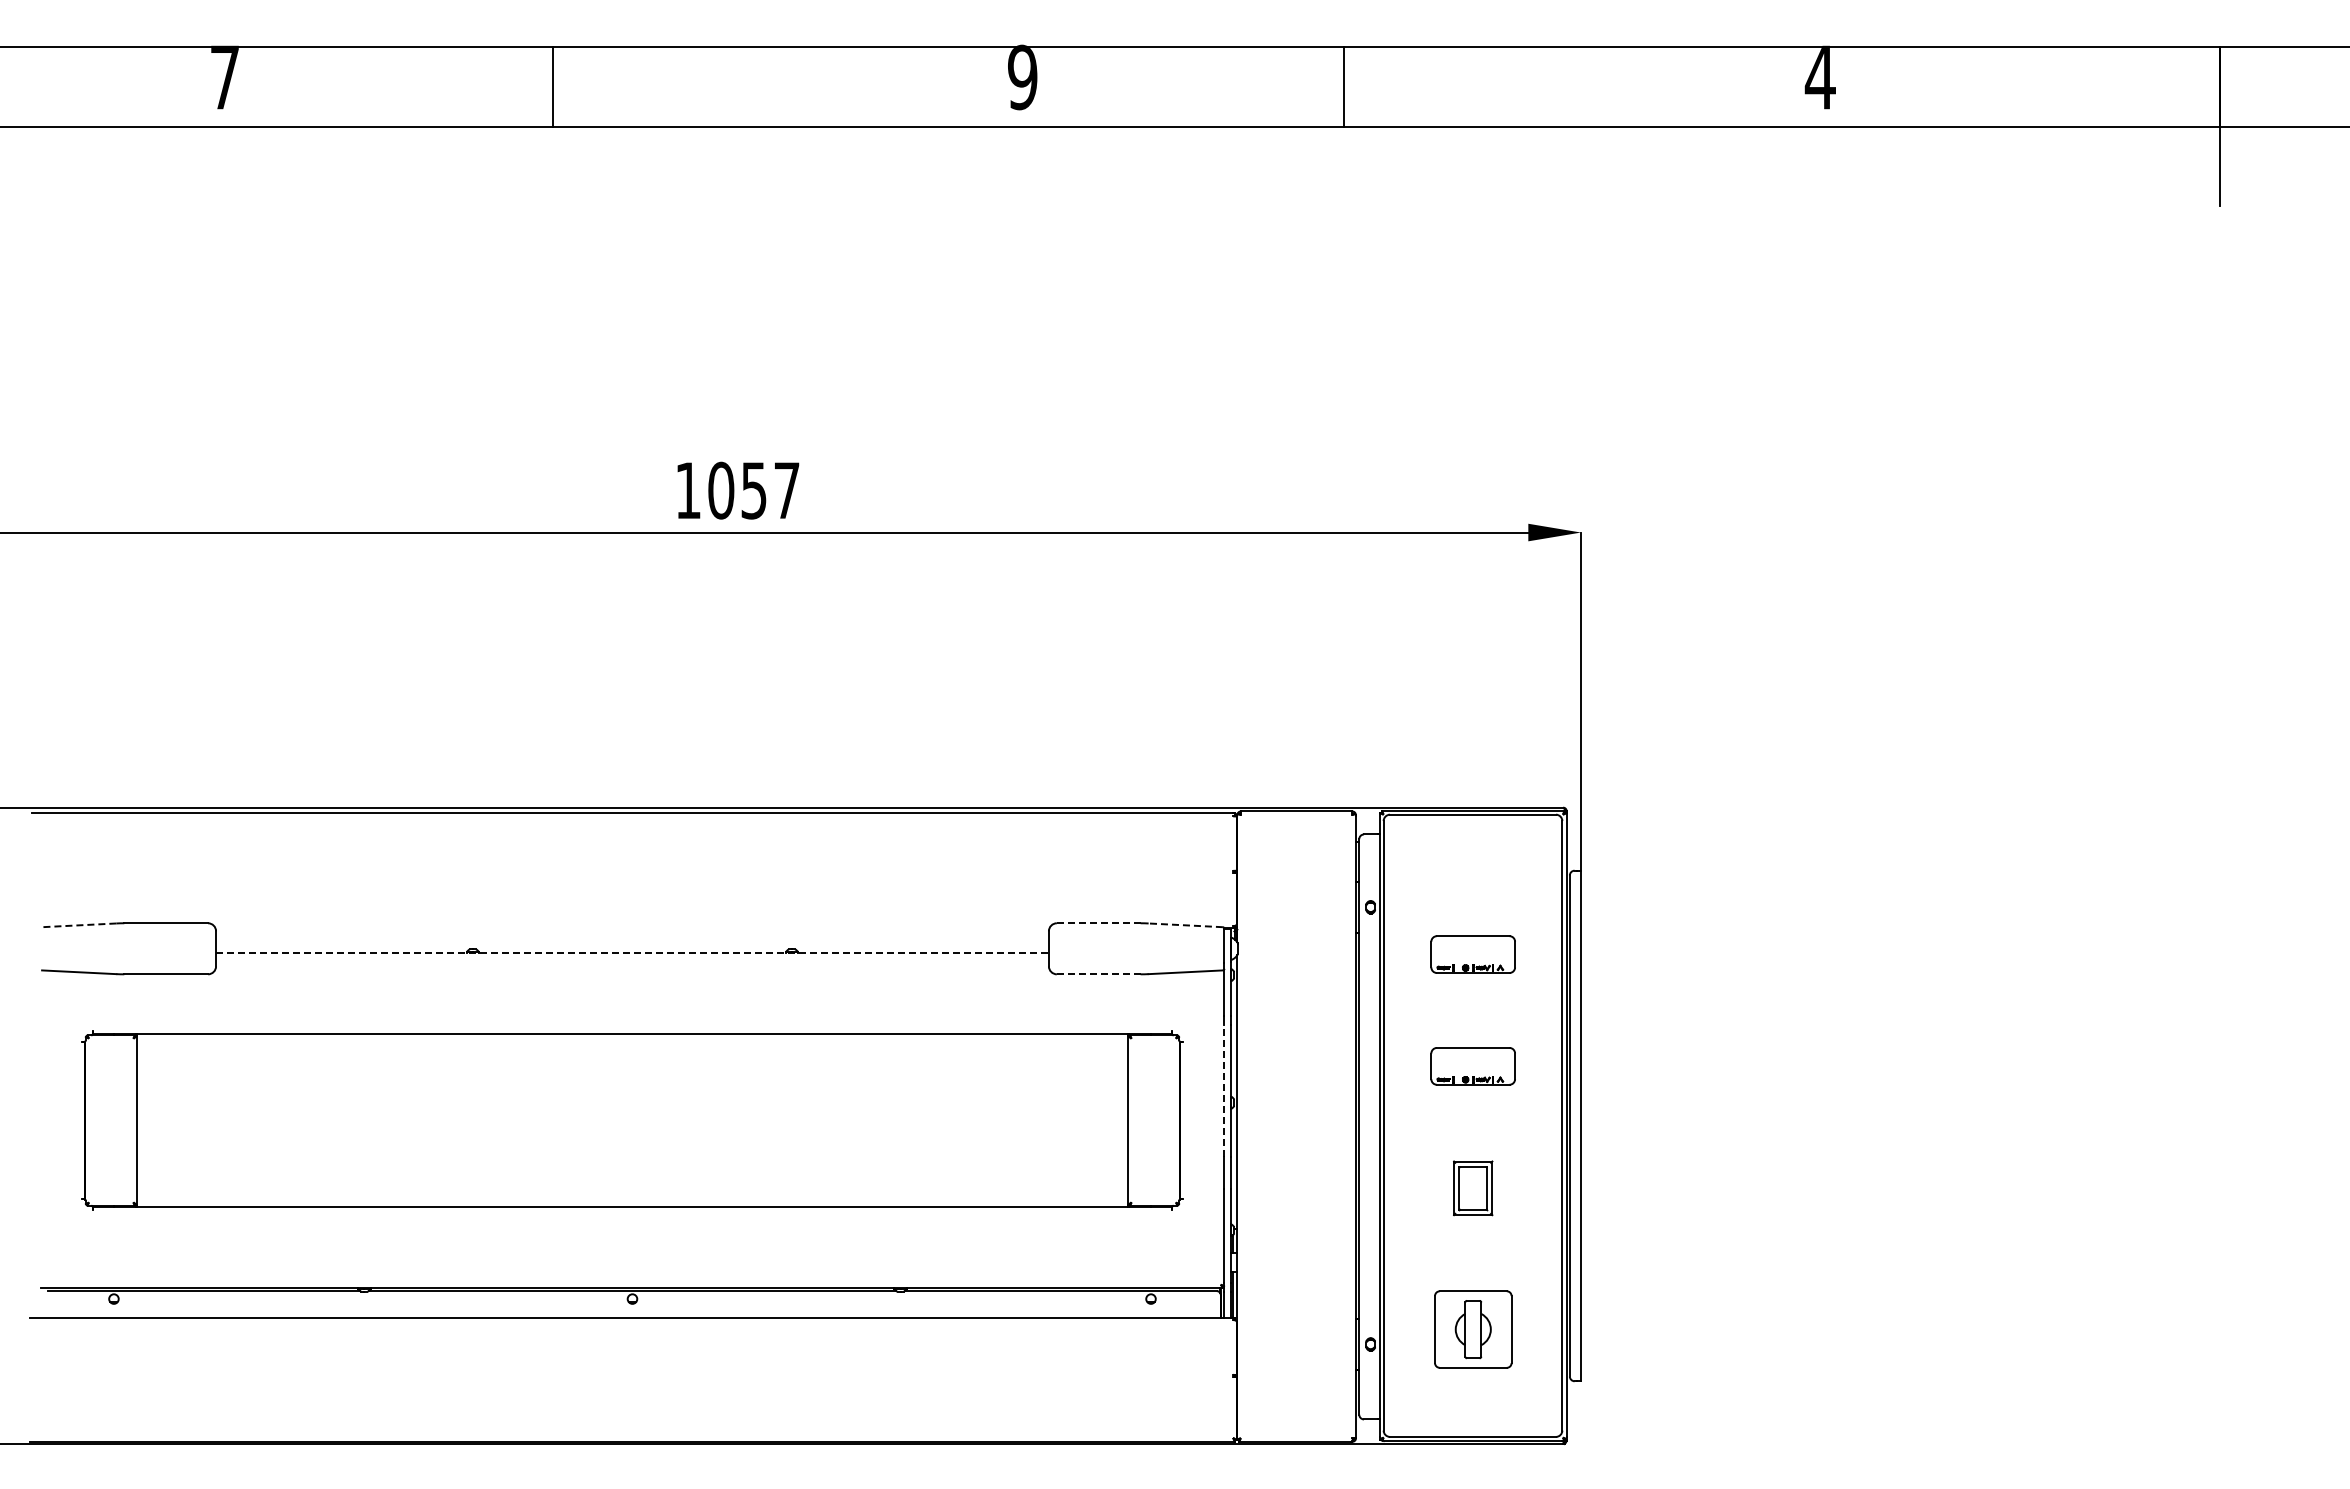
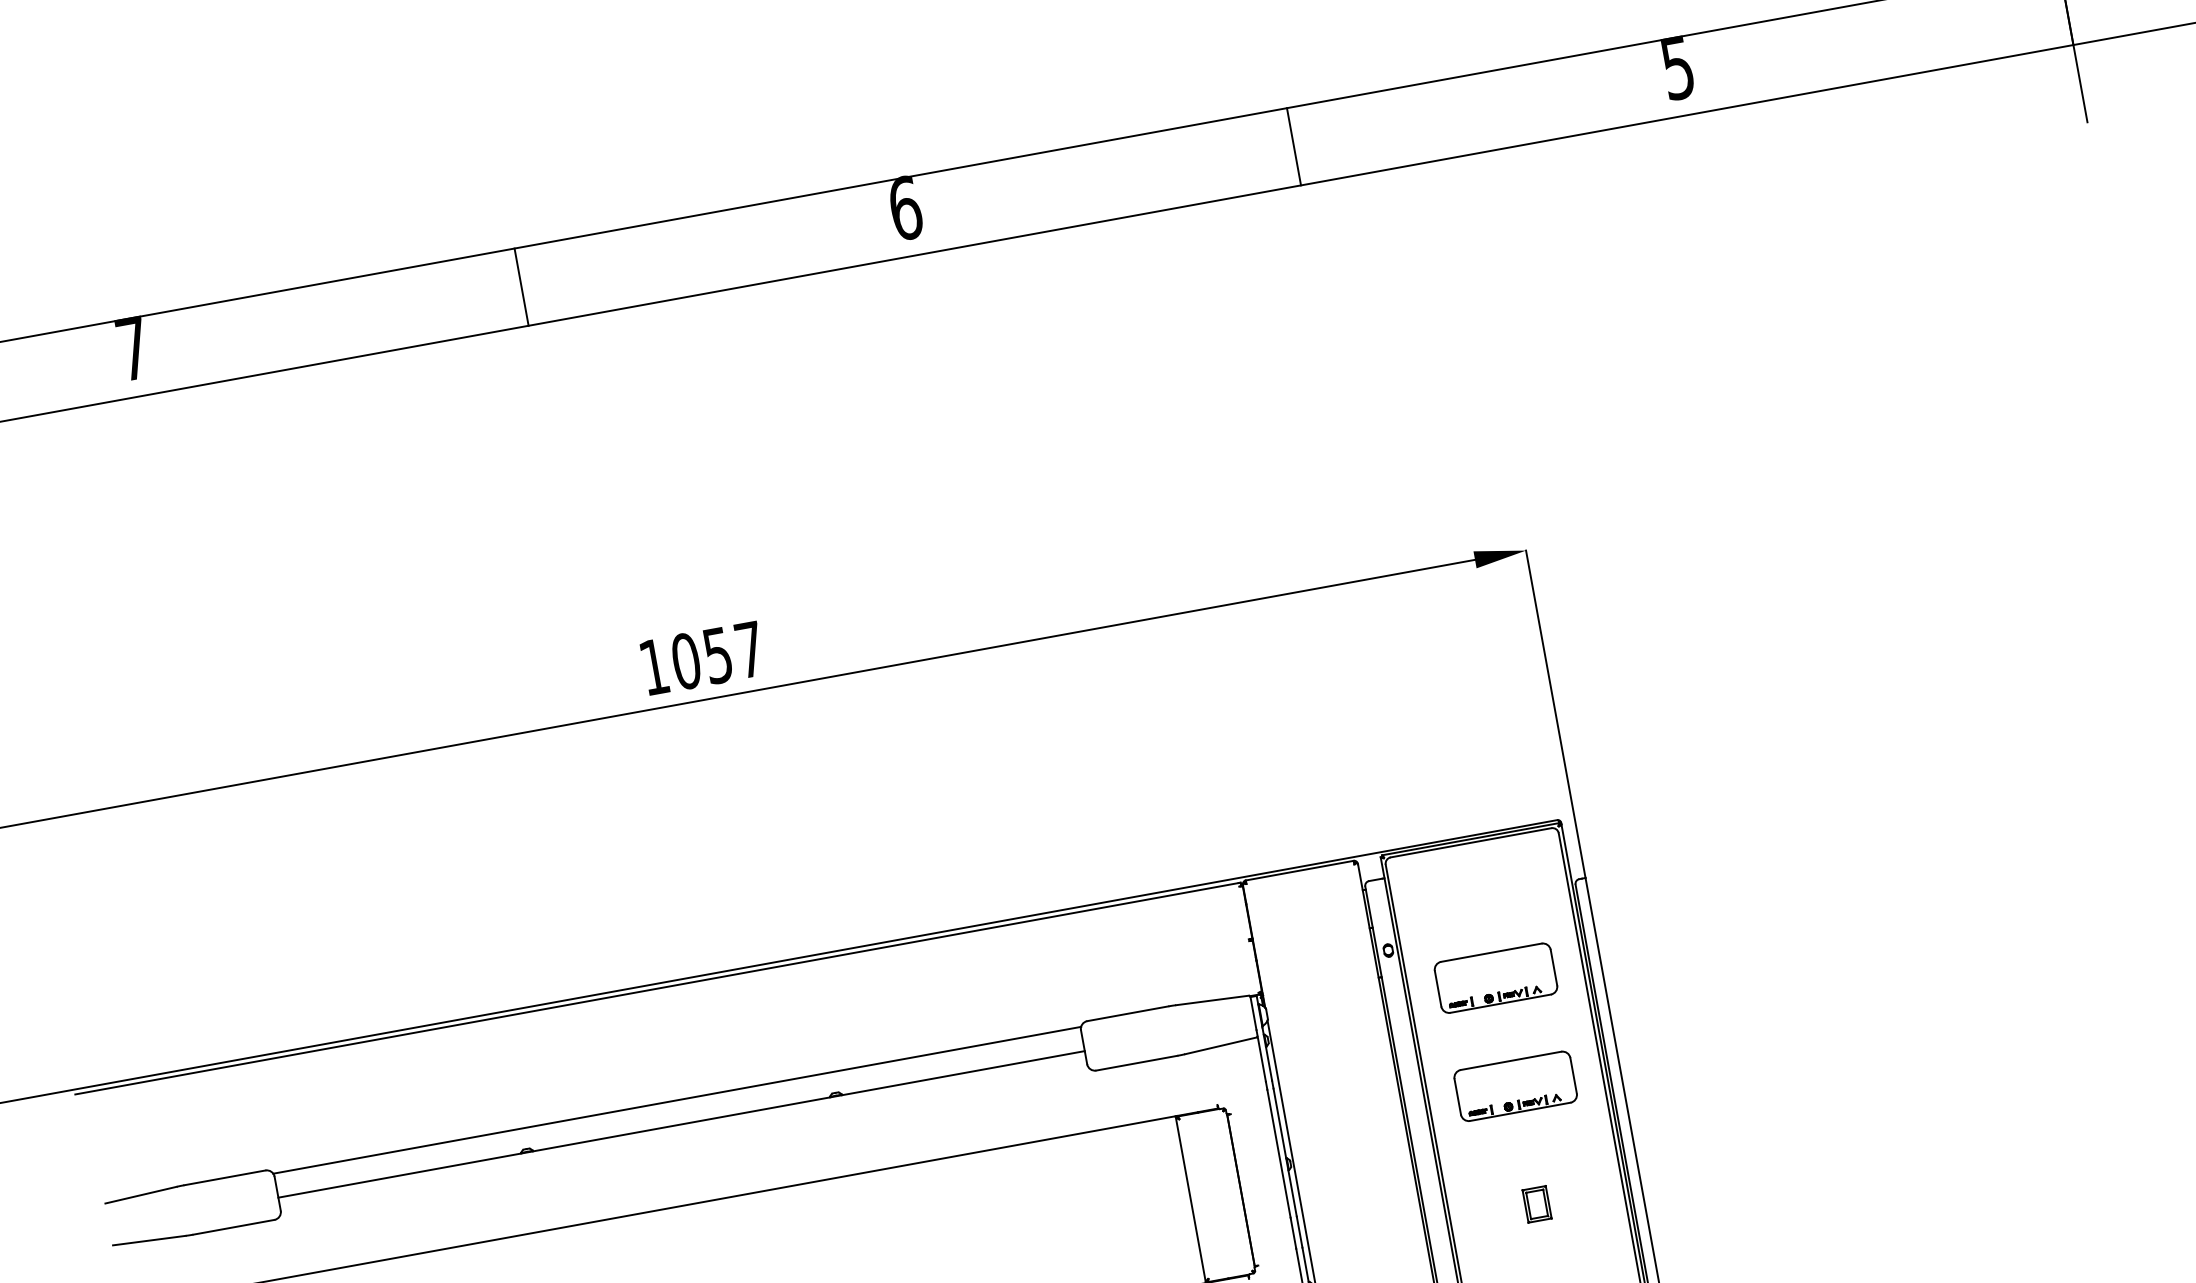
text: (1022, 77) -> (905, 208), 9 -> 6
text: (1819, 77) -> (1676, 68), 4 -> 5
line: (552, 86) -> (521, 287), moved
line: (1344, 86) -> (1294, 146), moved
line: (1098, 923) -> (1127, 1014), dashed -> solid
line: (78, 925) -> (140, 1195), dashed -> solid
line: (1185, 925) -> (1212, 1000), dashed -> solid
line: (632, 927) -> (677, 1099), added
line: (632, 952) -> (681, 1124), dashed -> solid
part: (1472, 954) -> (1495, 978), size x1.43
line: (1098, 974) -> (1136, 1063), dashed -> solid
part: (1472, 1066) -> (1514, 1086), size x1.43
line: (1224, 1090) -> (1279, 1153), dashed -> solid
part: (1473, 1187) -> (1537, 1203), size x0.62

